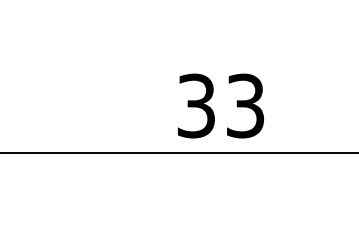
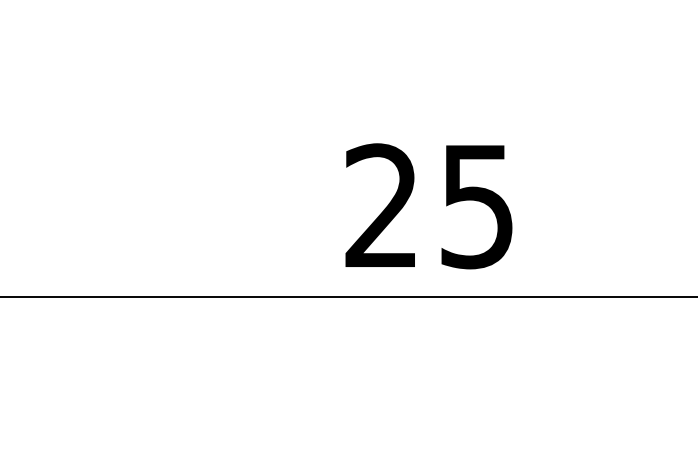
text: (220, 105) -> (428, 205), 33 -> 25

